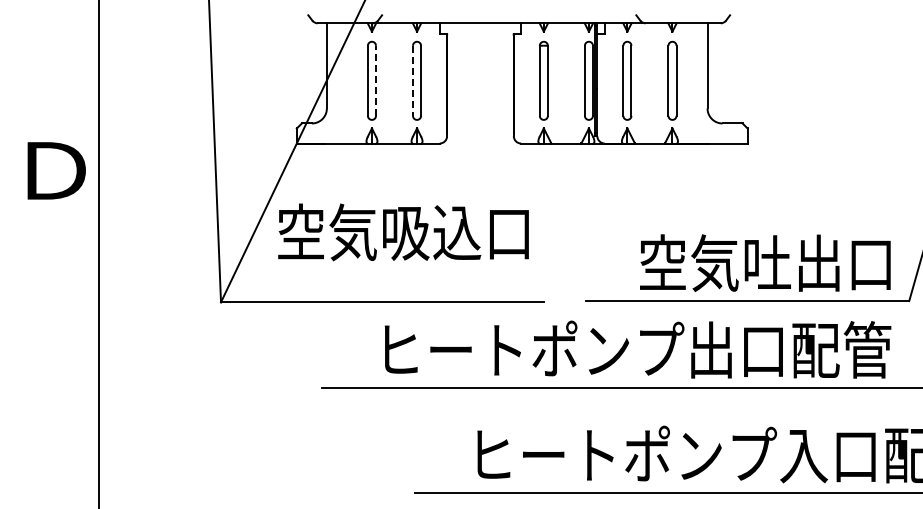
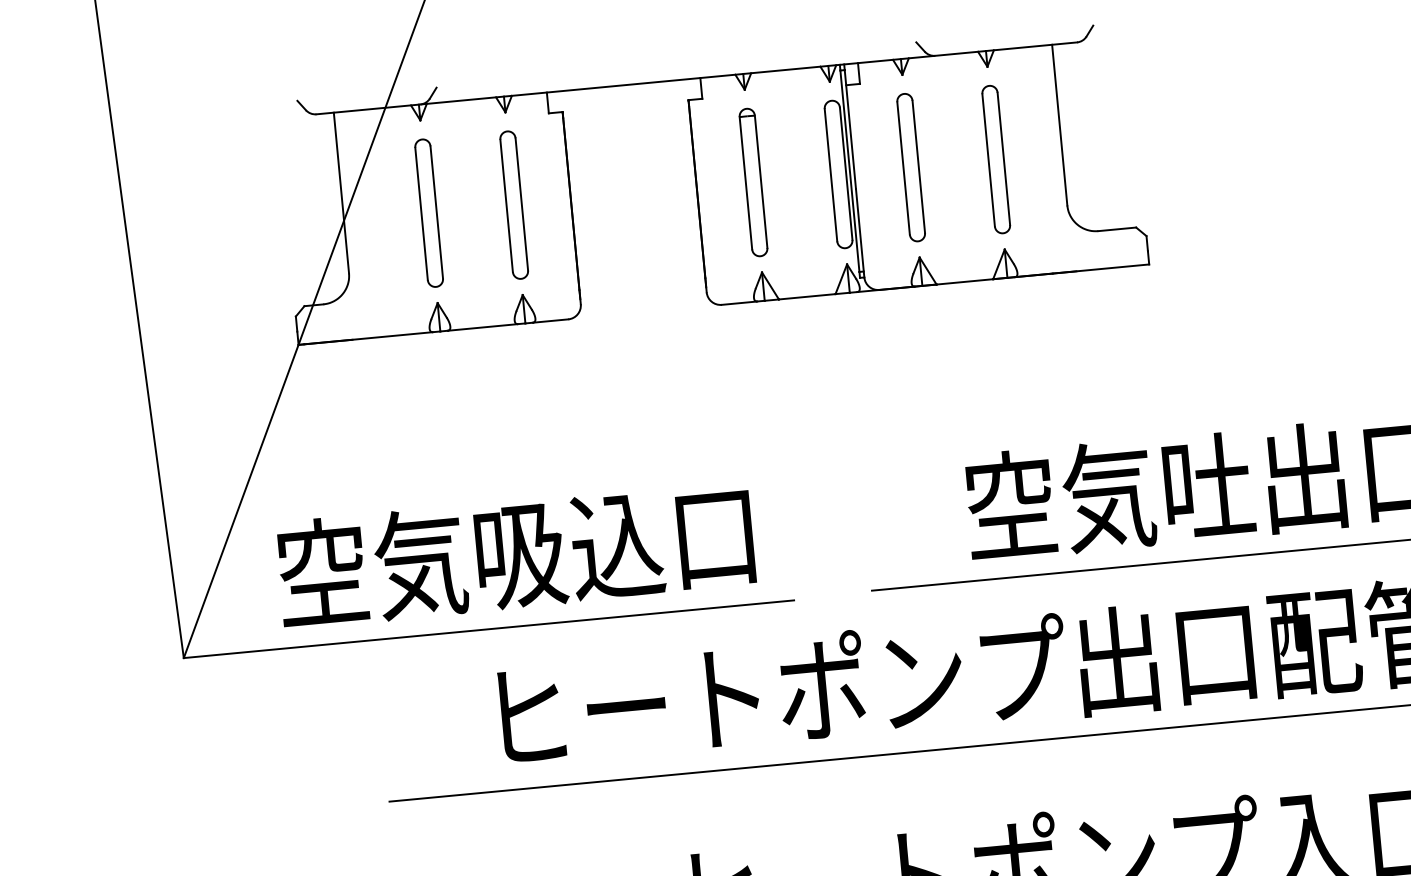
line: (376, 80) -> (437, 211), dashed -> solid
line: (413, 81) -> (507, 207), dashed -> solid
text: (403, 232) -> (515, 554), moved

